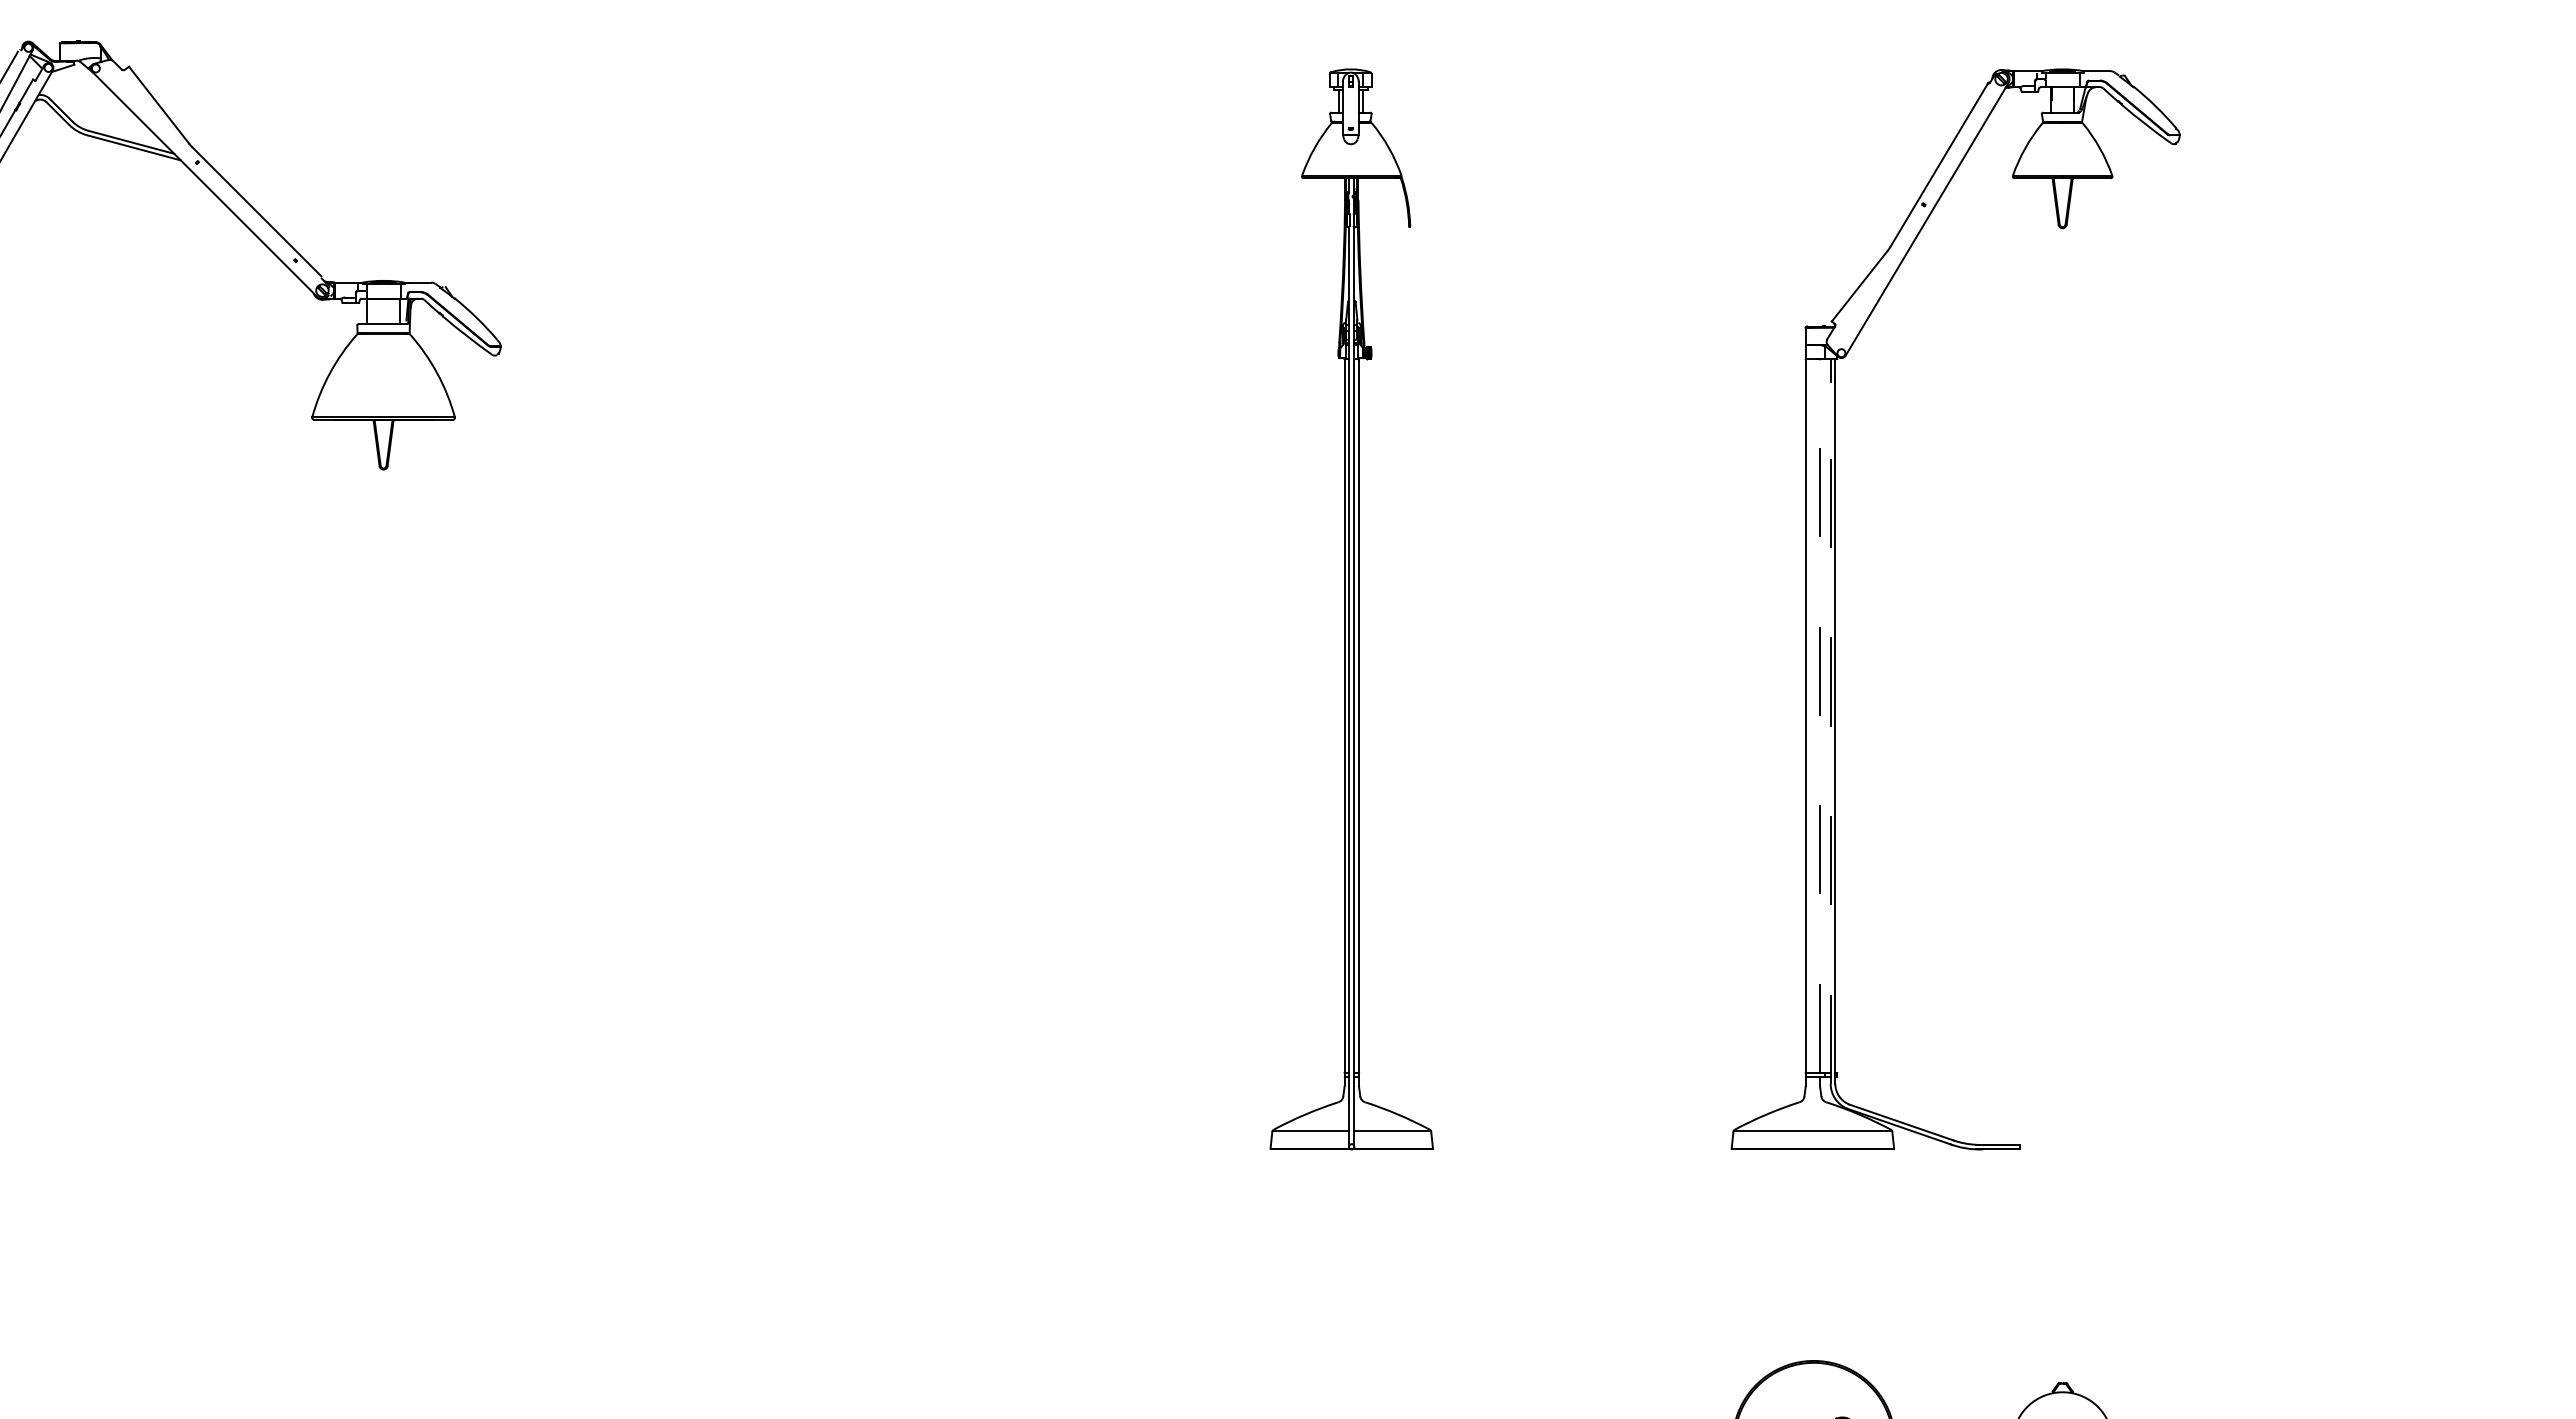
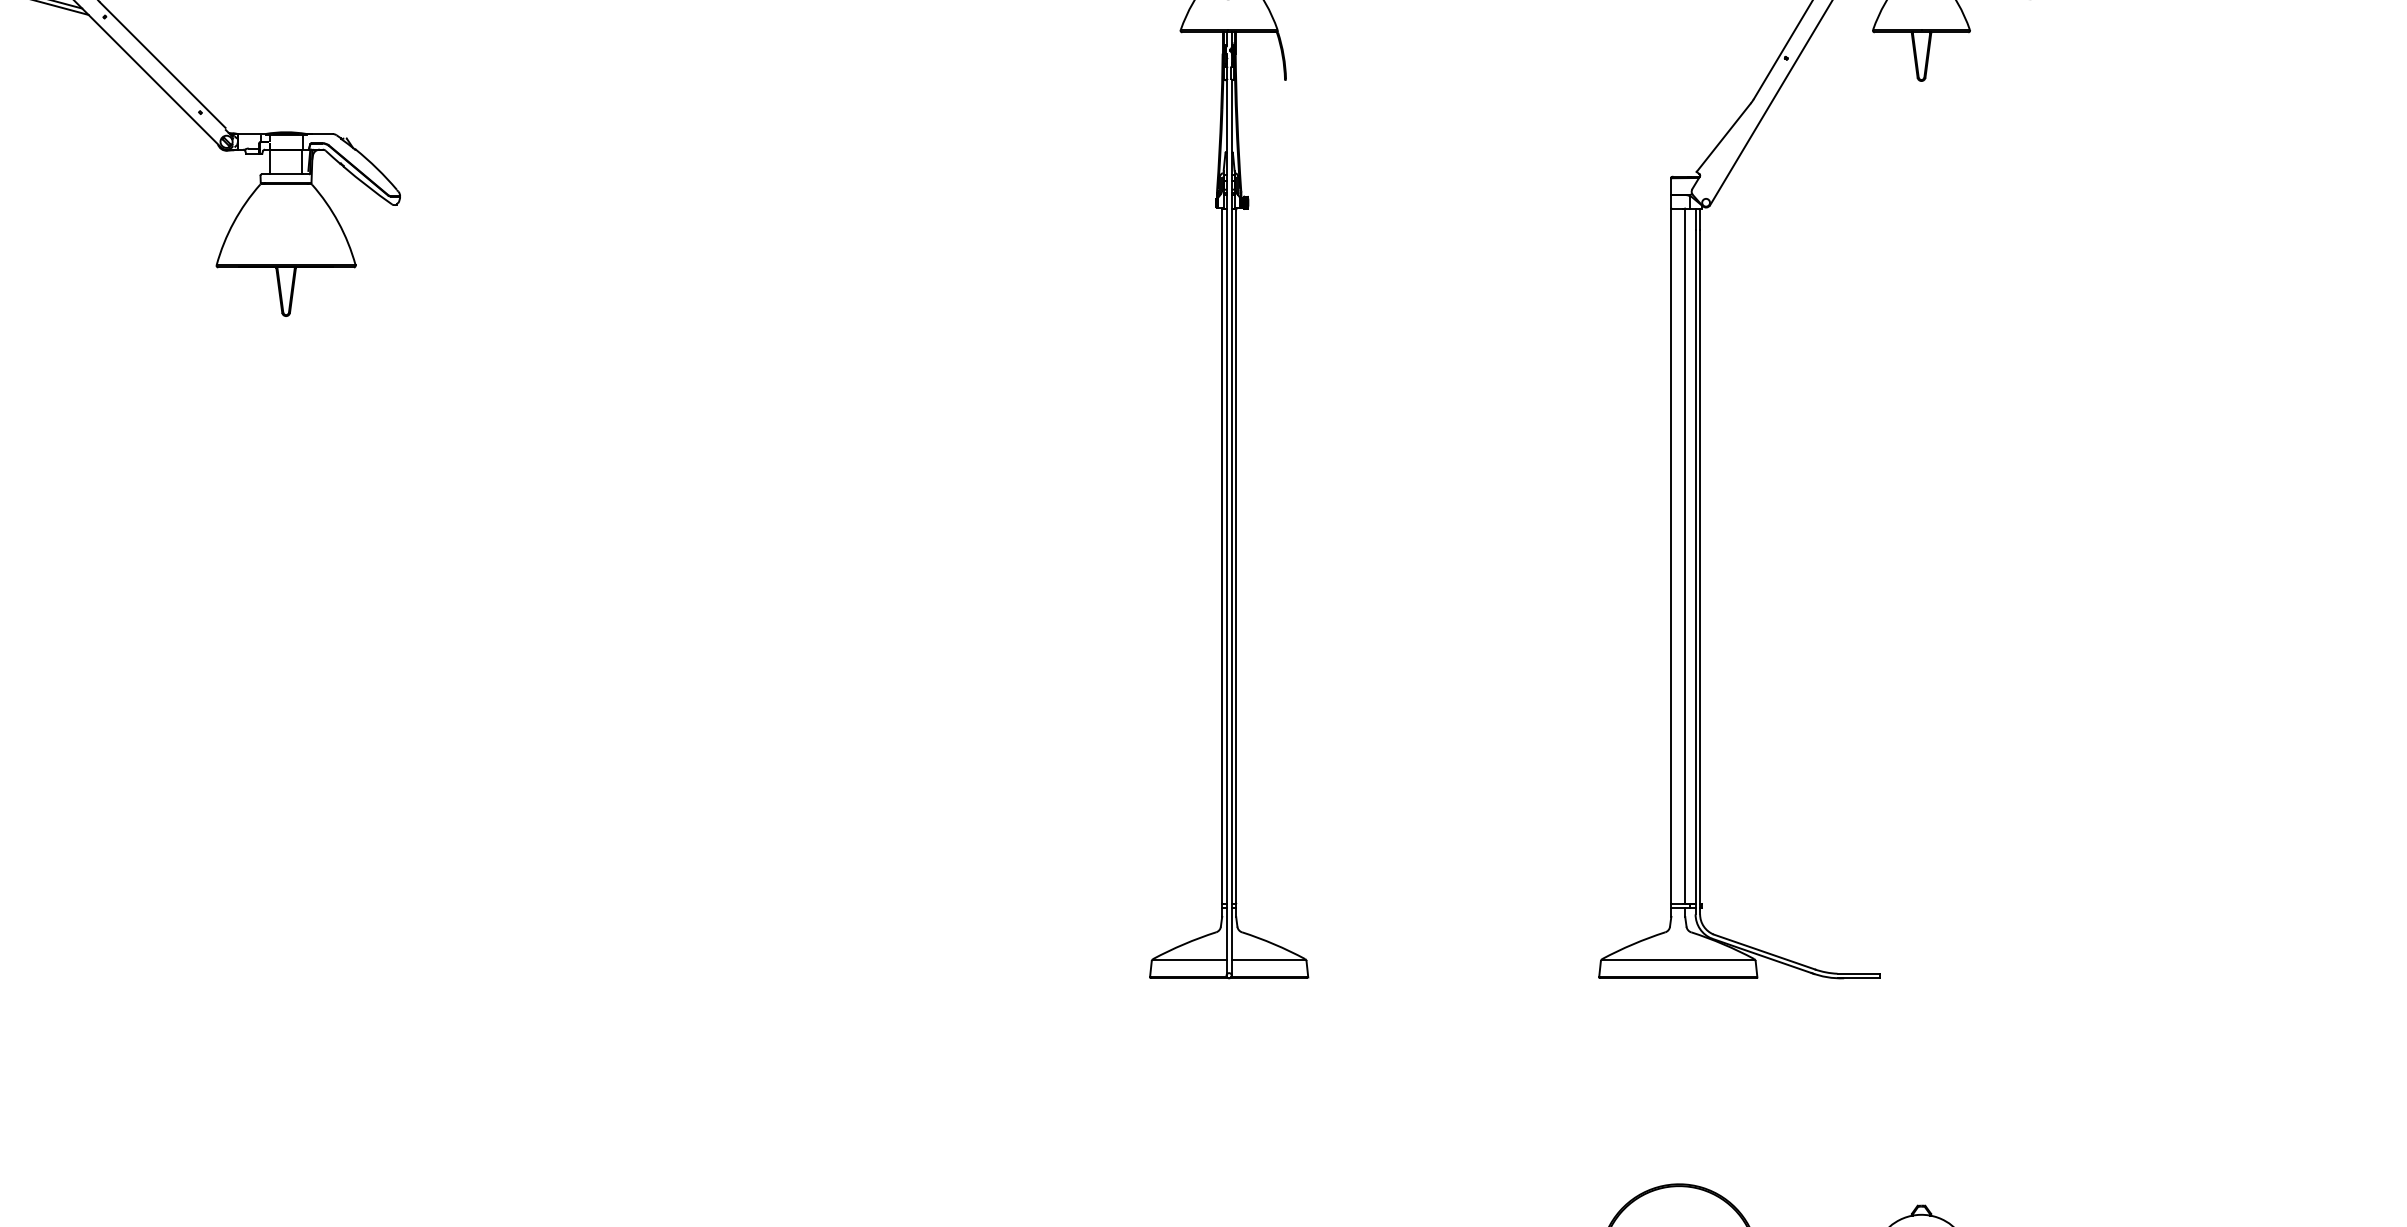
line: (1820, 716) -> (1685, 556), dashed -> solid
line: (1830, 732) -> (1695, 572), dashed -> solid

